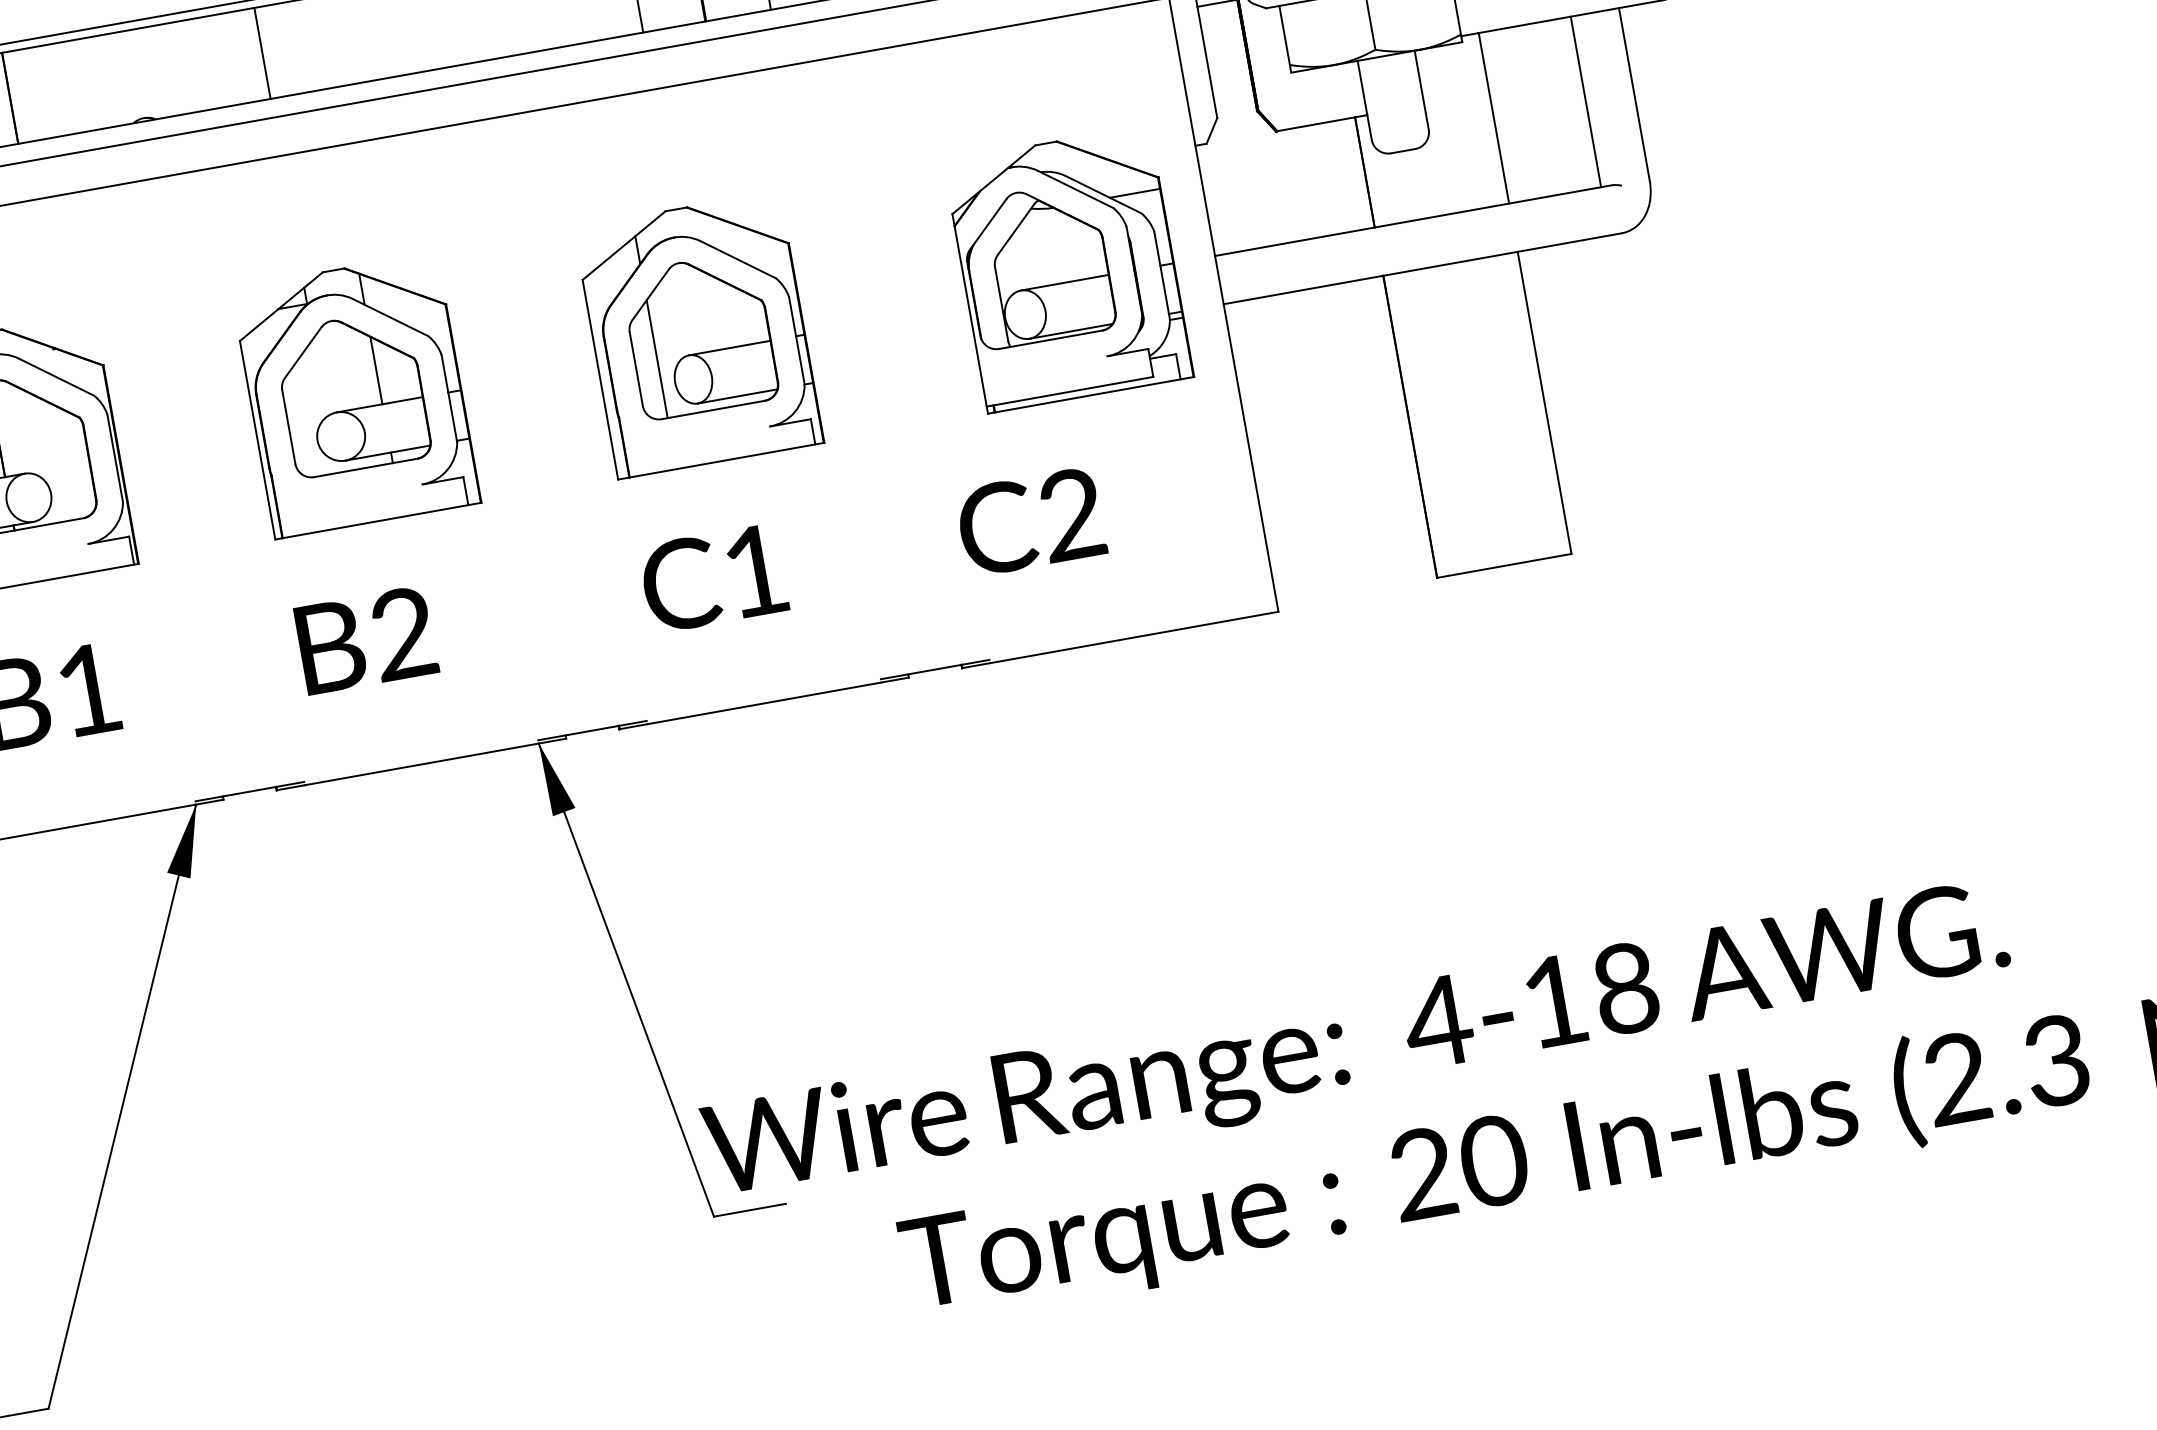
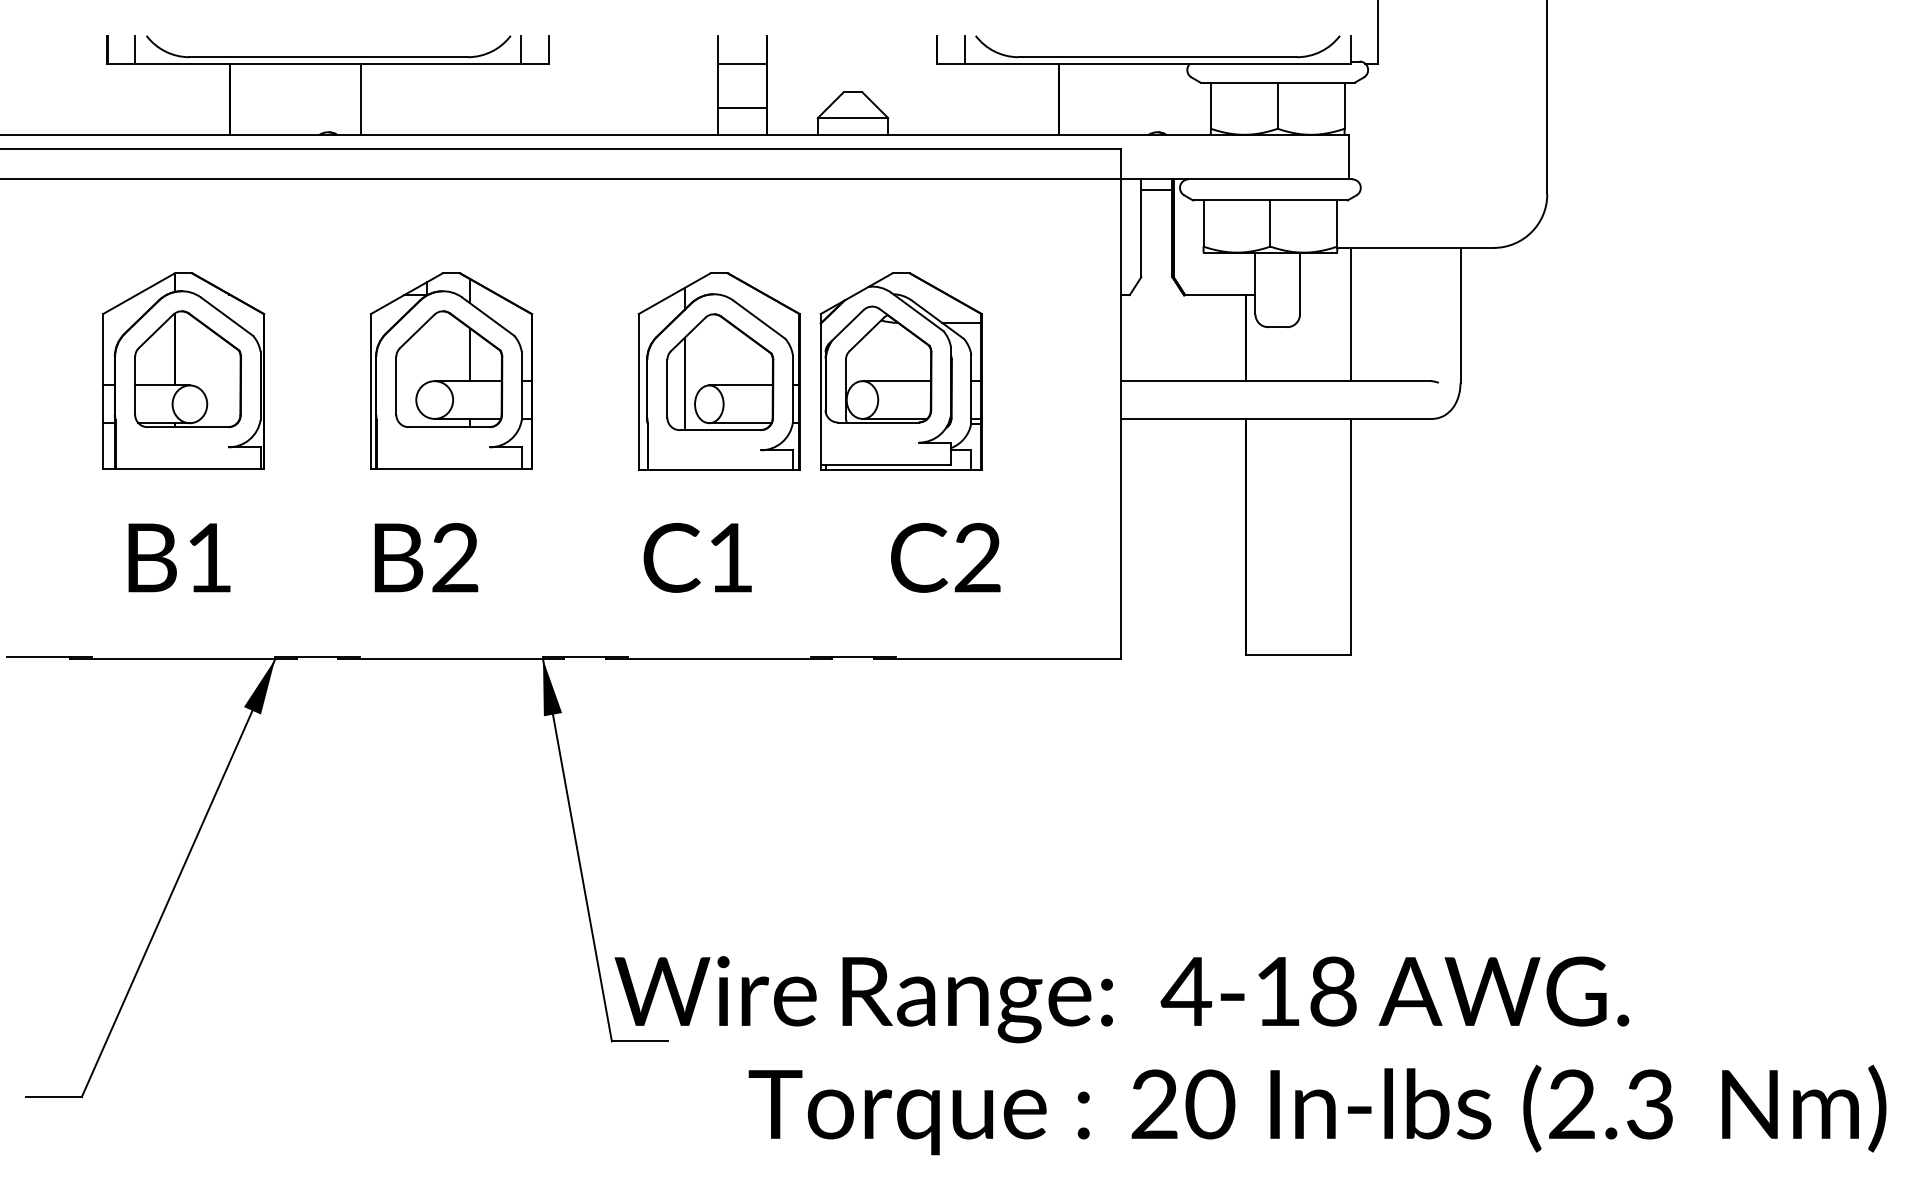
line: (261, 52) -> (360, 98), moved
line: (1585, 101) -> (1422, 314), removed
part: (1067, 269) -> (900, 371), moved

